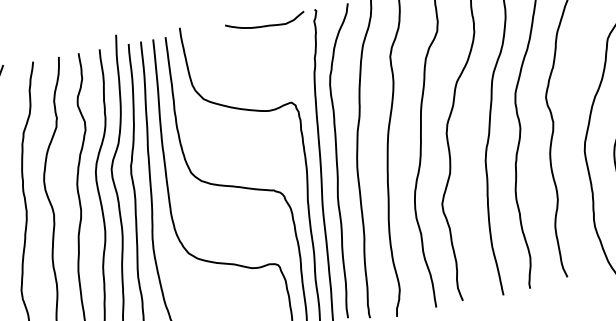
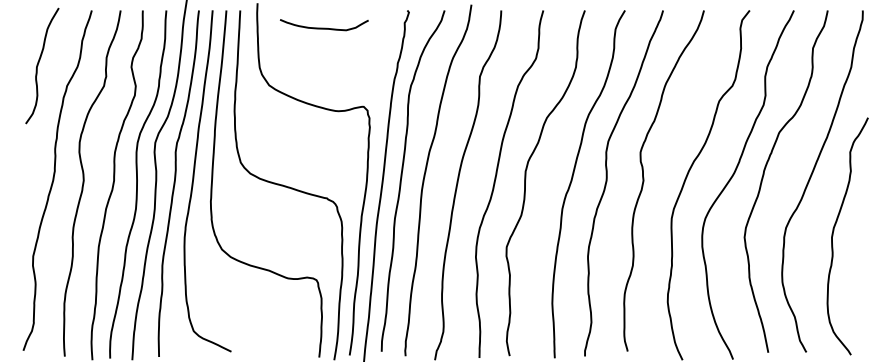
curve: (265, 25) -> (324, 27), moved

